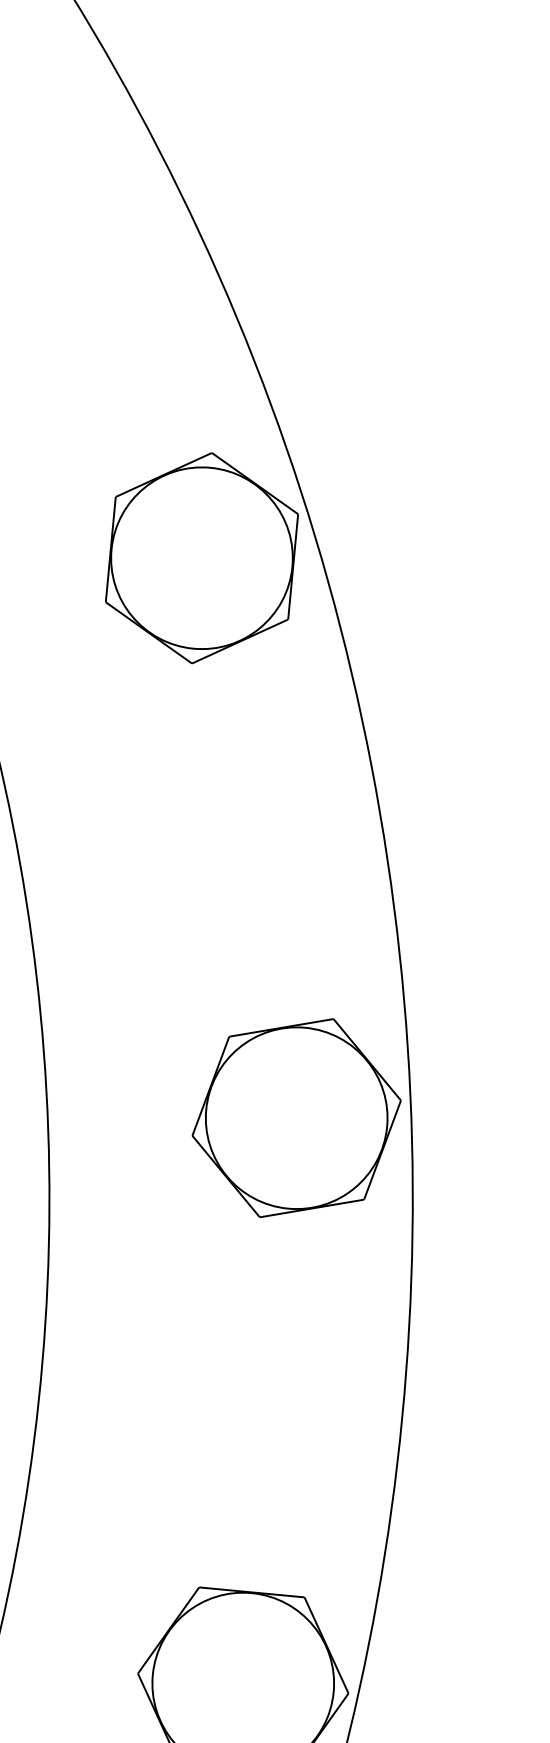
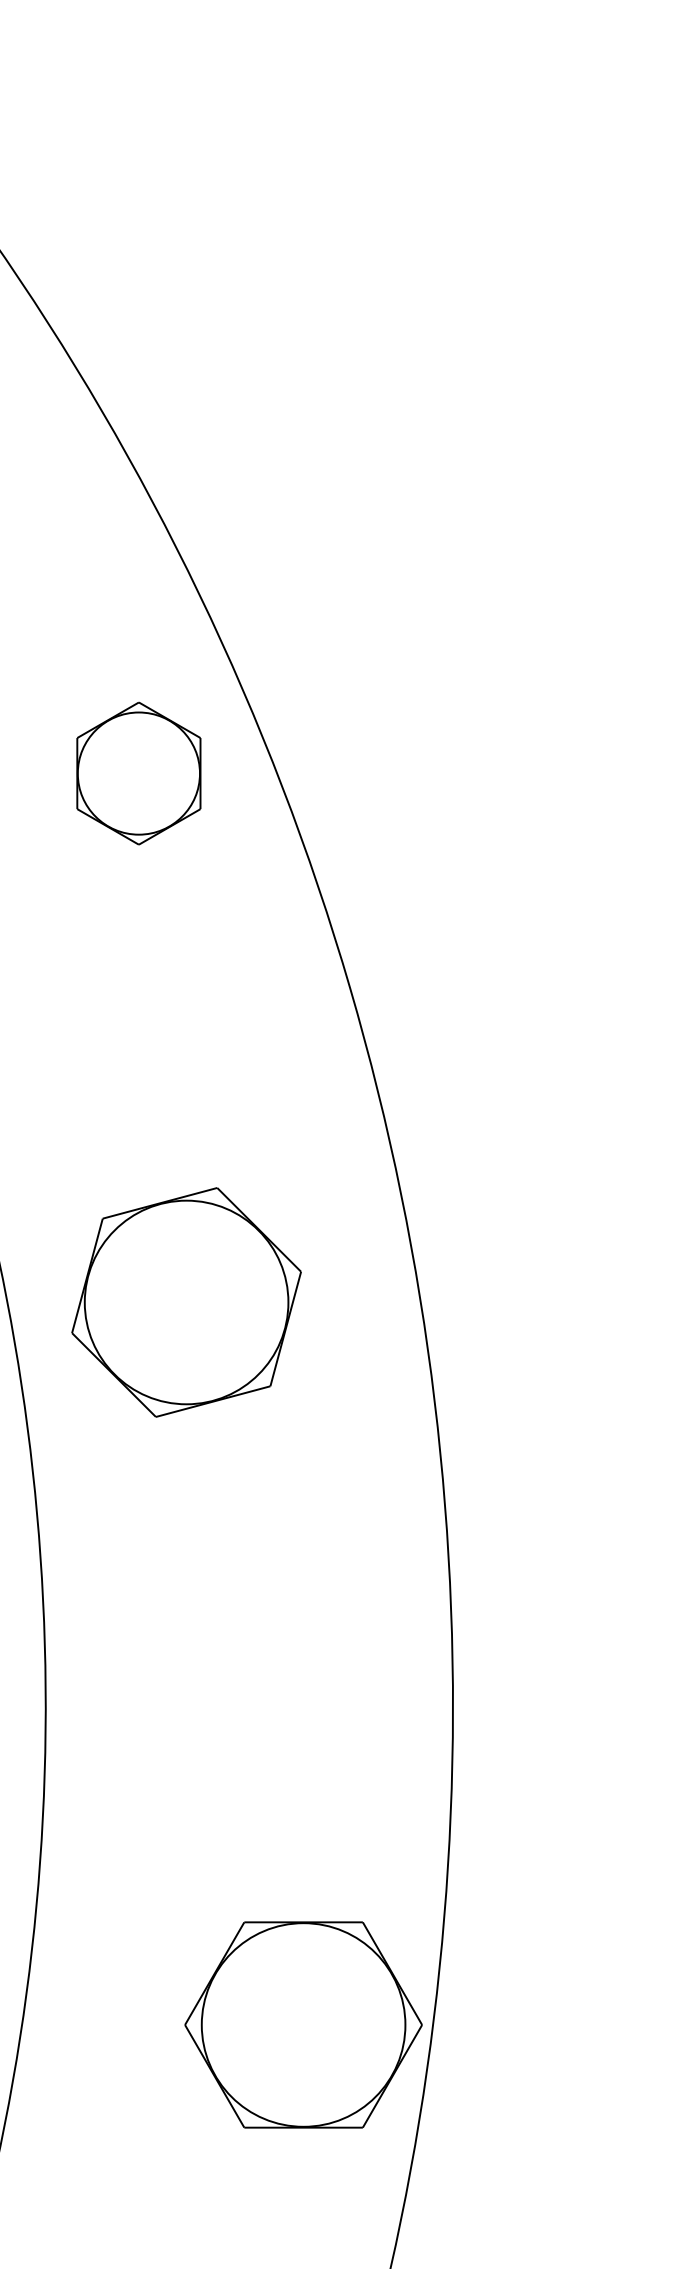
part: (201, 558) -> (138, 773), size x0.6
part: (296, 1118) -> (186, 1302), moved

